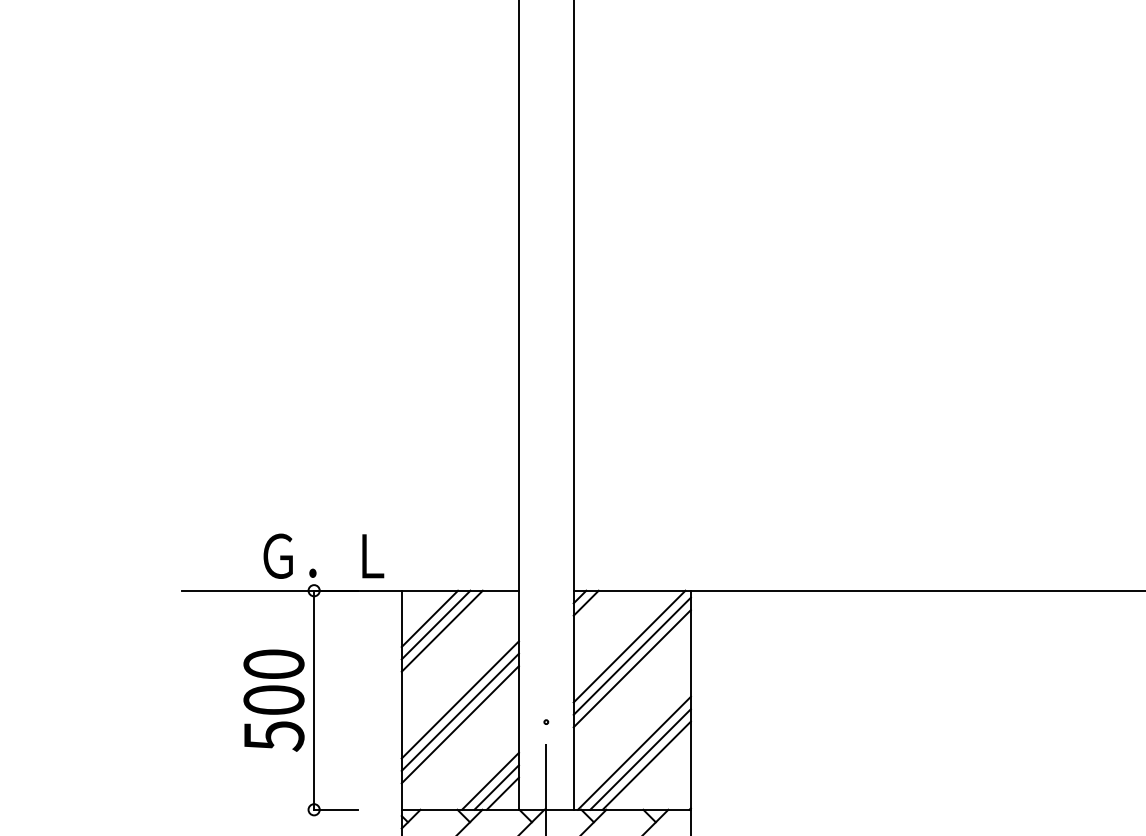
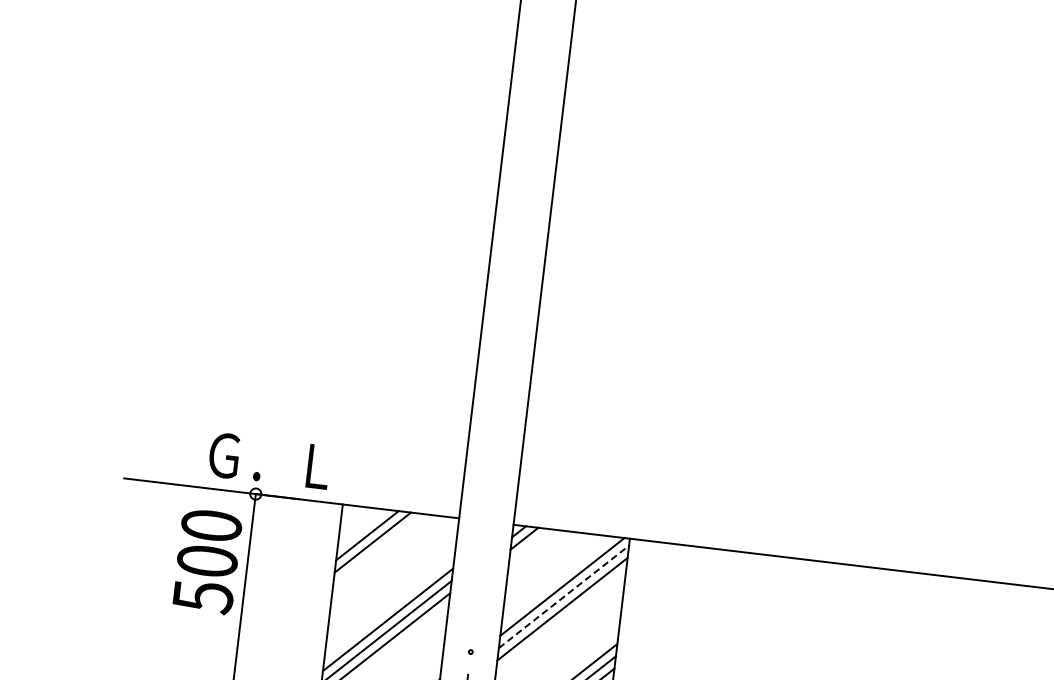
line: (441, 630) -> (377, 548), removed
line: (632, 656) -> (564, 597), solid -> dashed
text: (273, 700) -> (206, 561), moved

